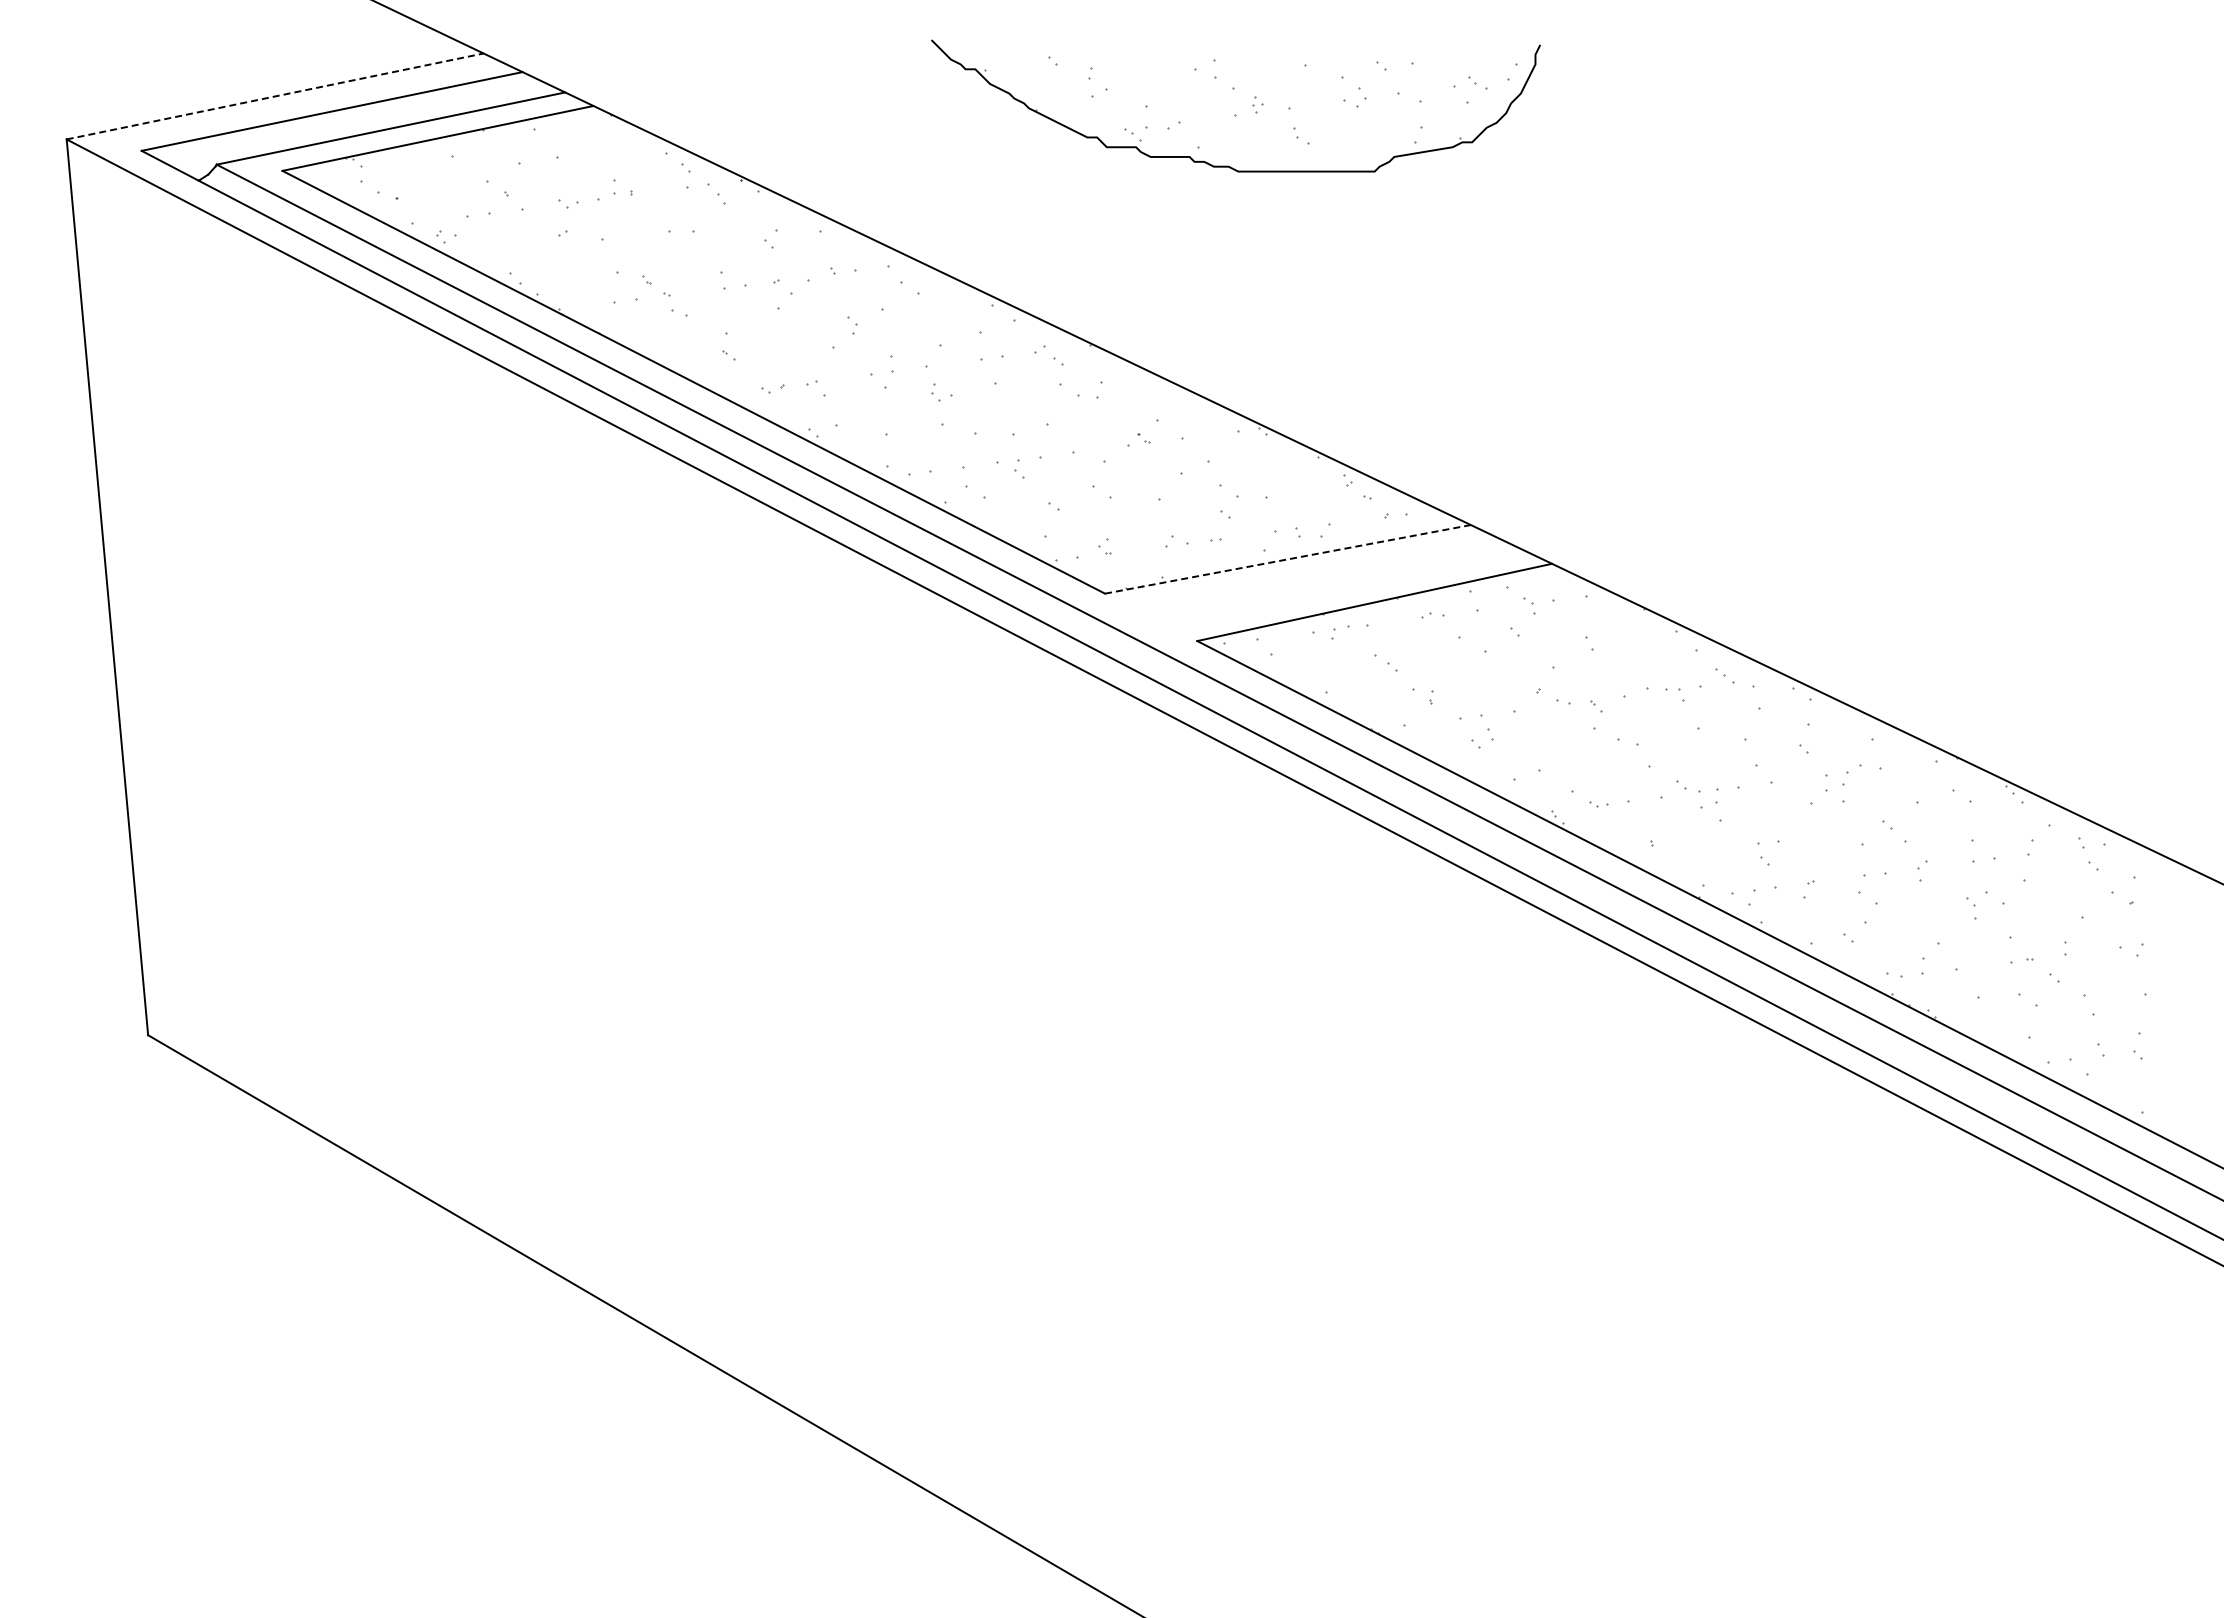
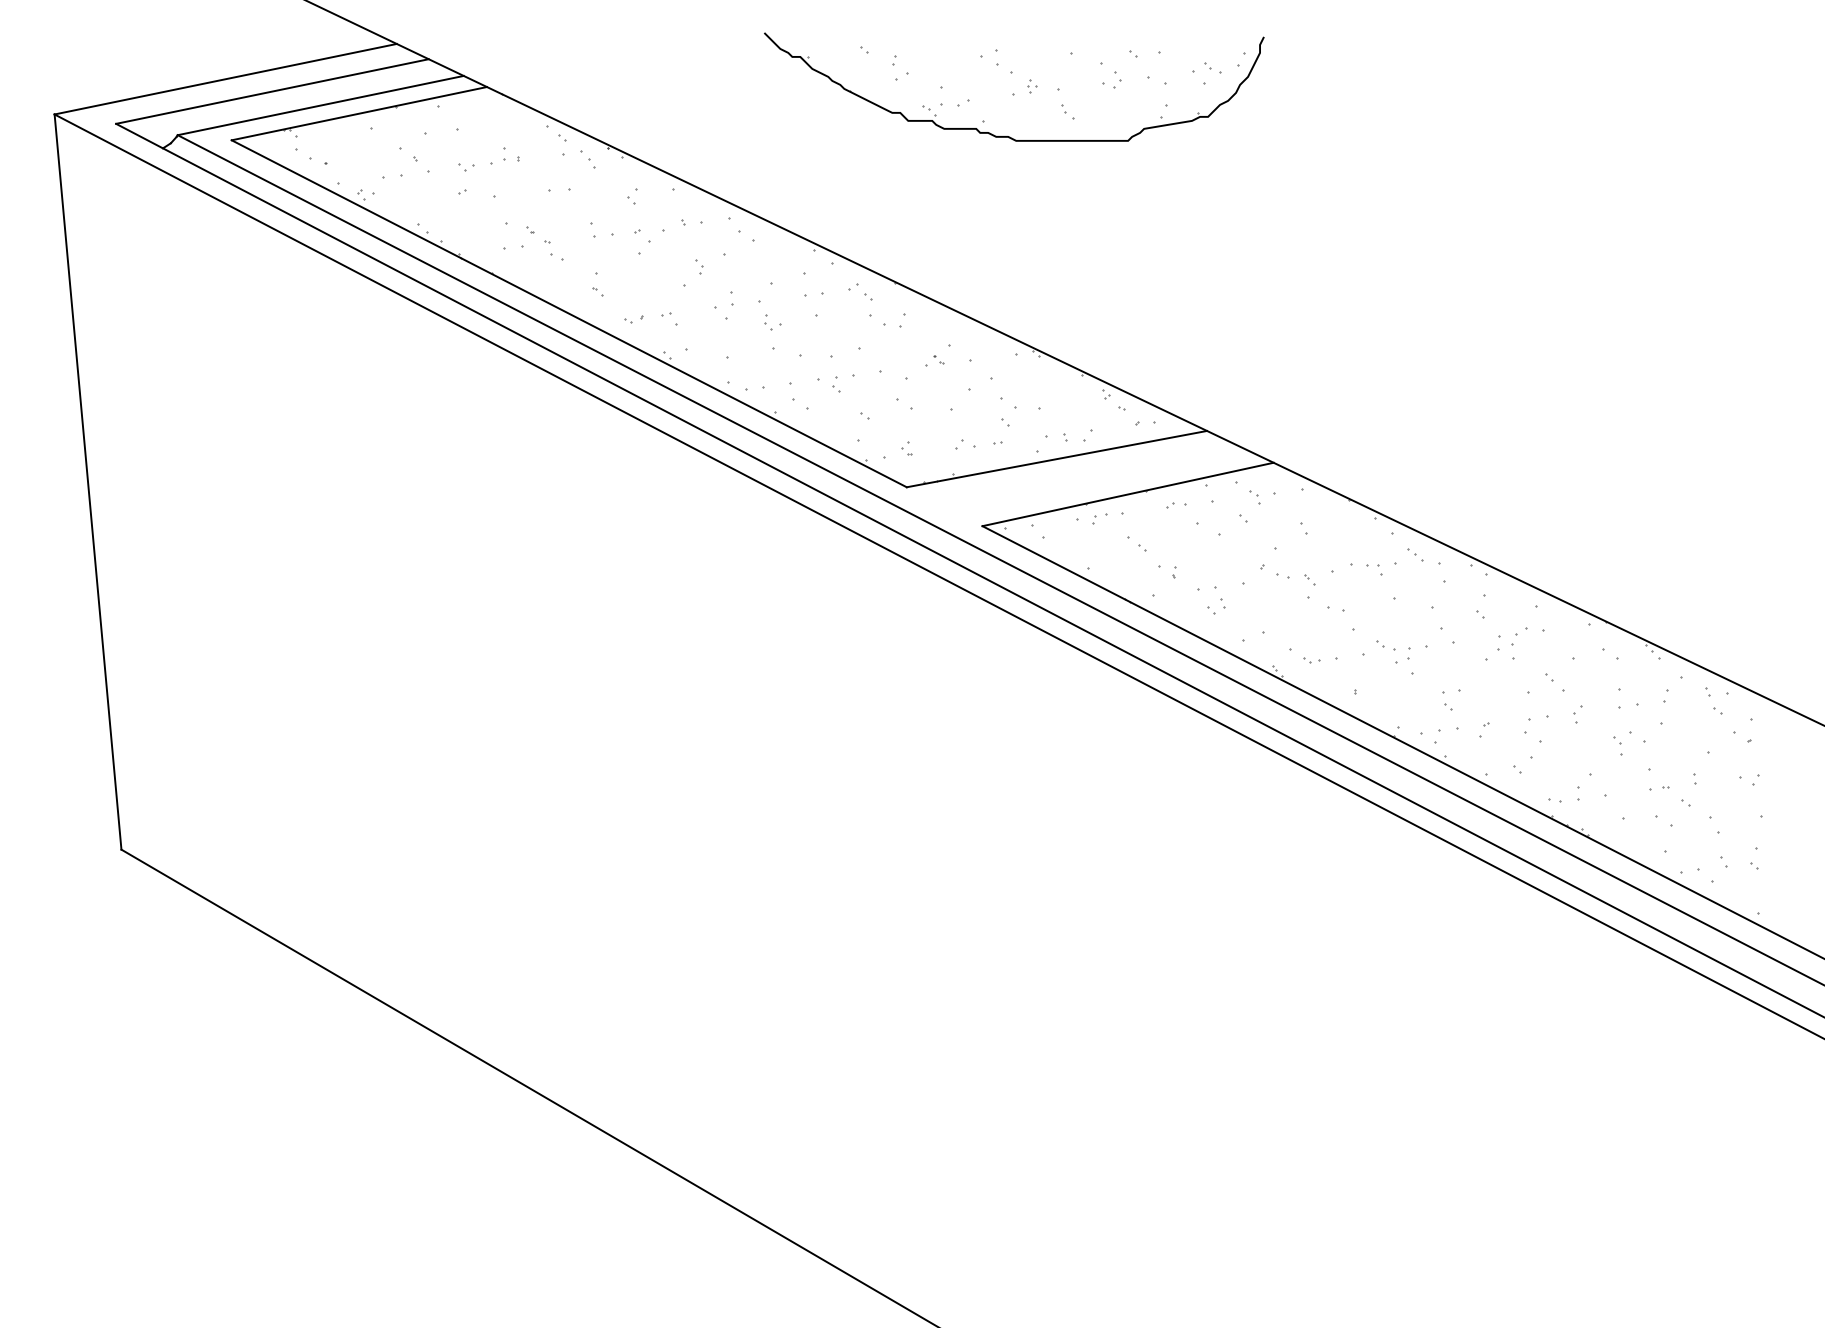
line: (275, 96) -> (225, 79), dashed -> solid
line: (1288, 559) -> (1057, 459), dashed -> solid

